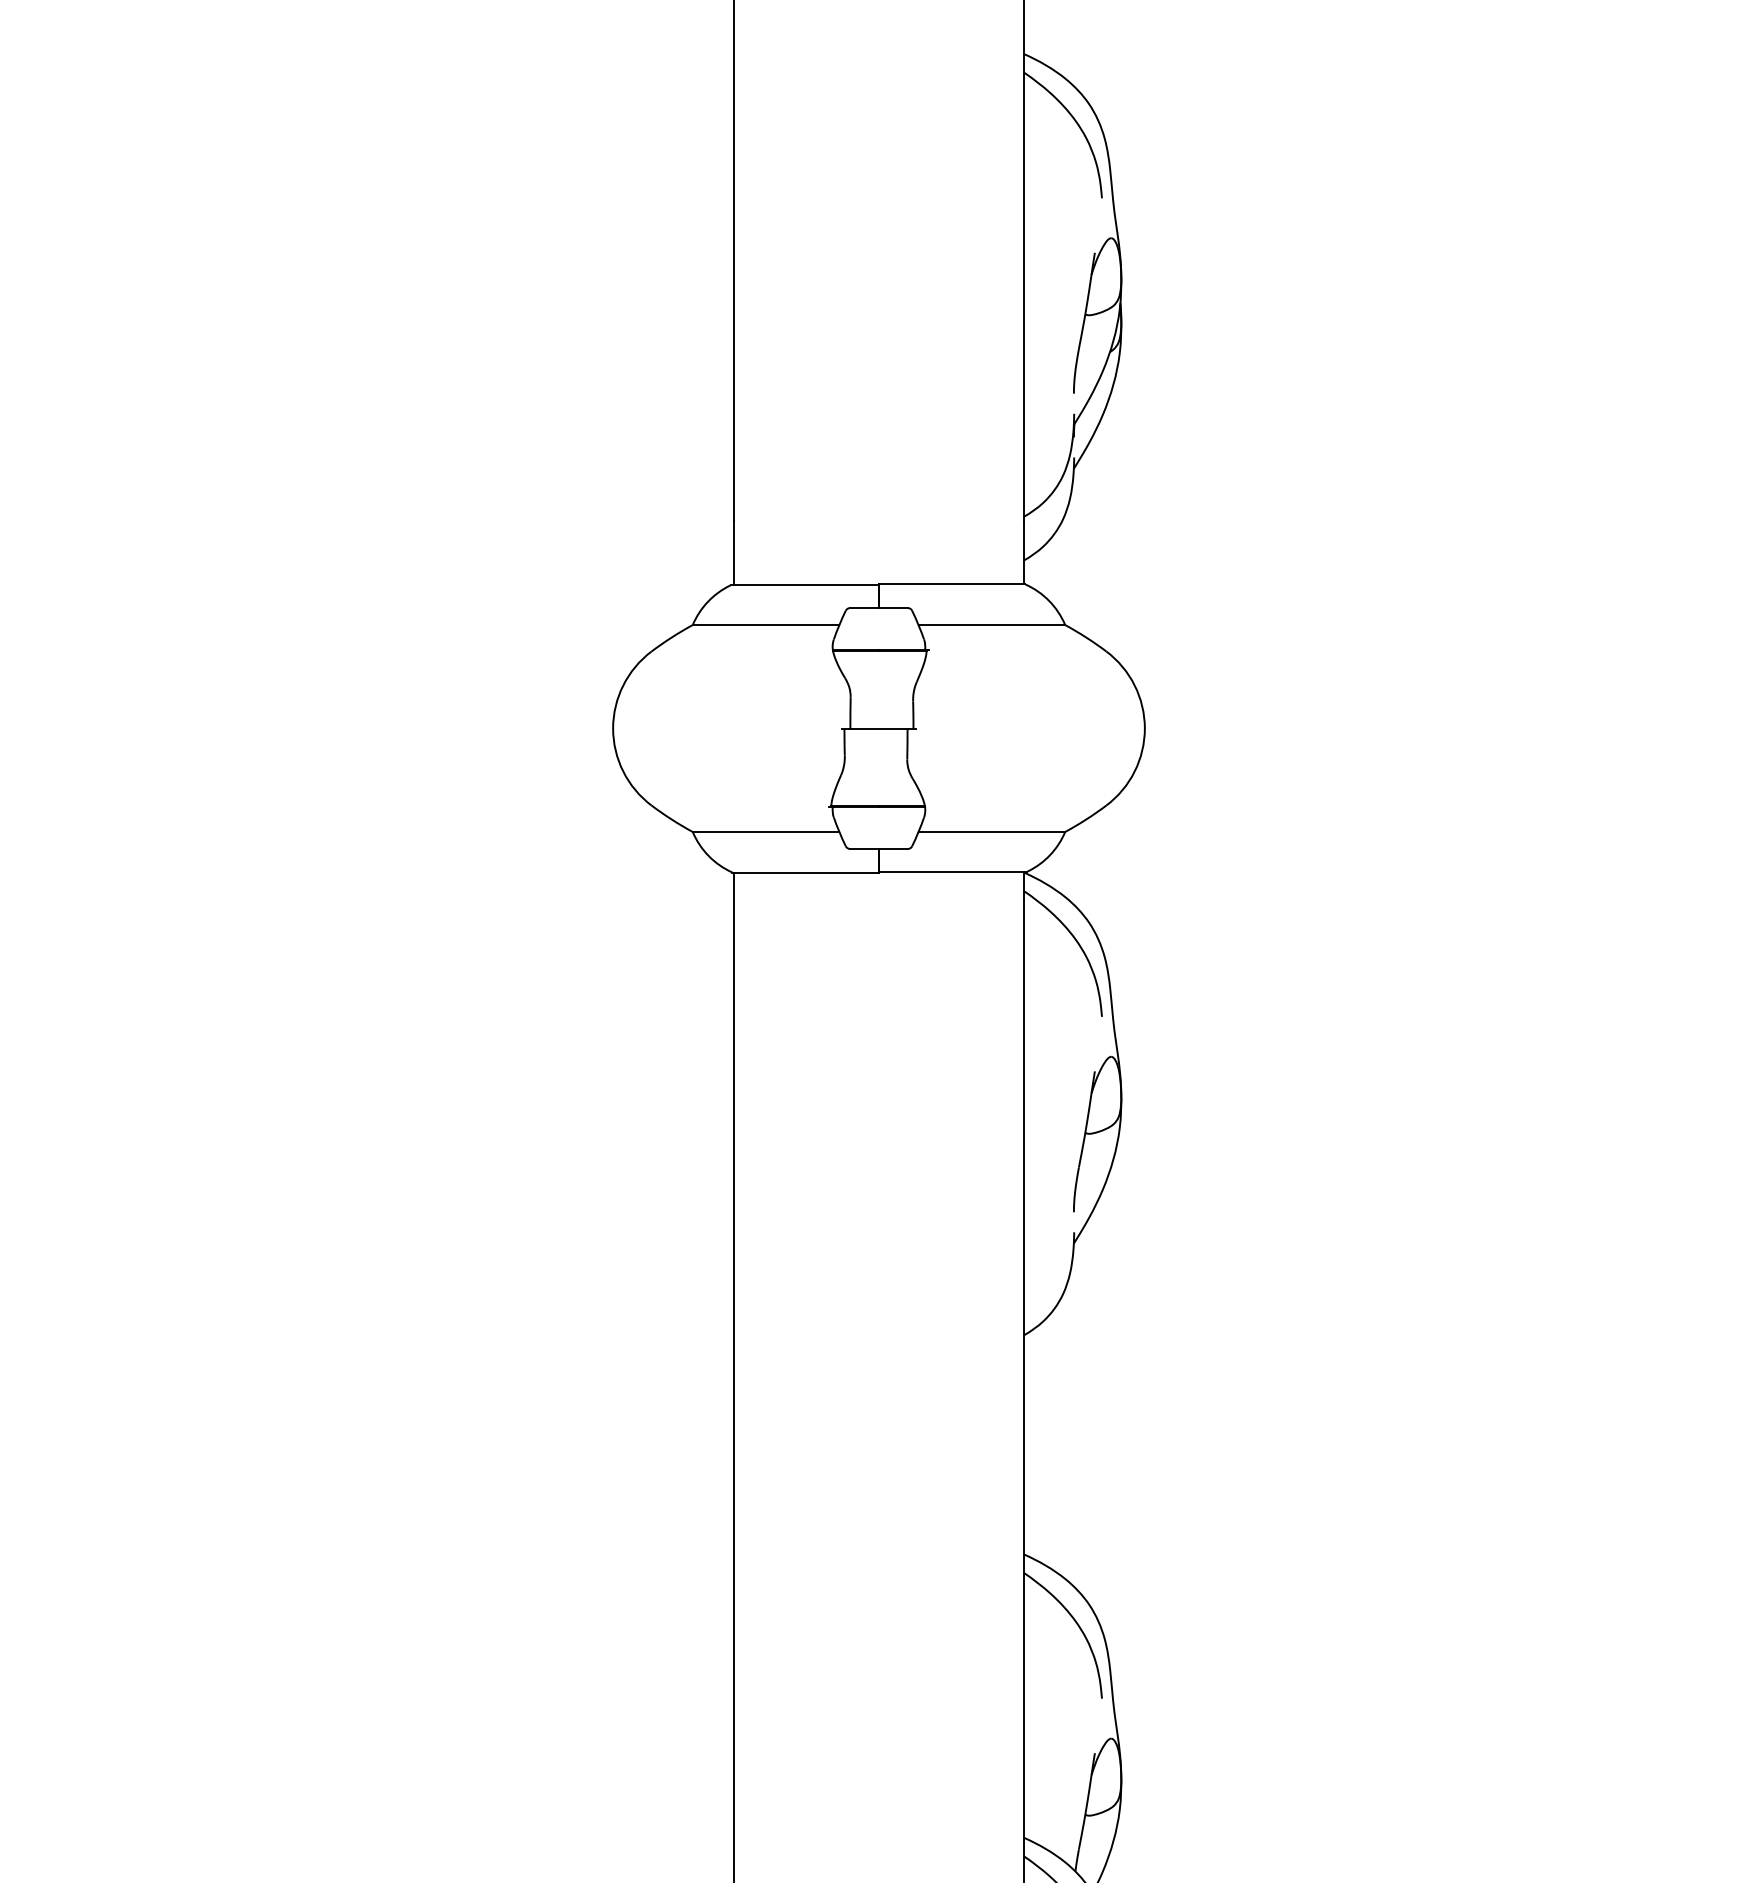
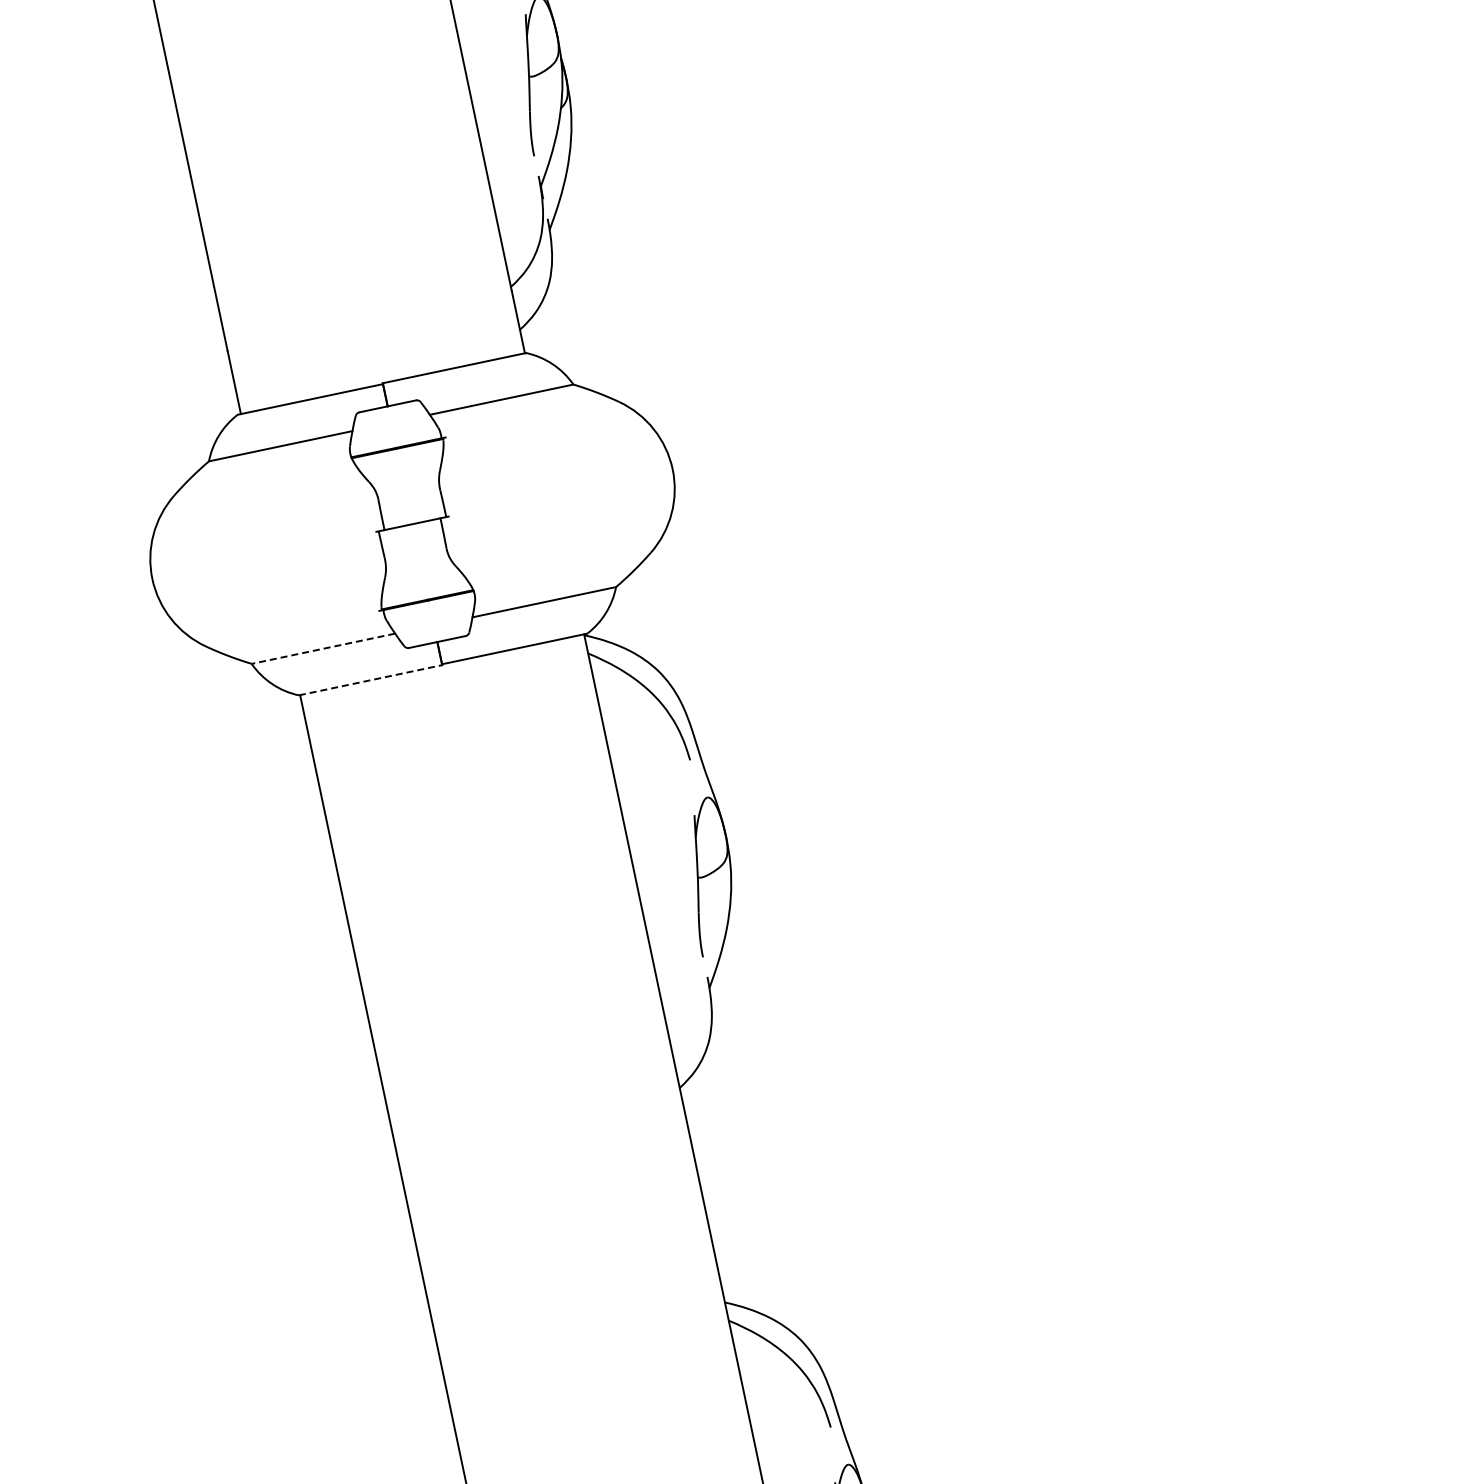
line: (765, 832) -> (322, 649), solid -> dashed
line: (806, 872) -> (371, 680), solid -> dashed

